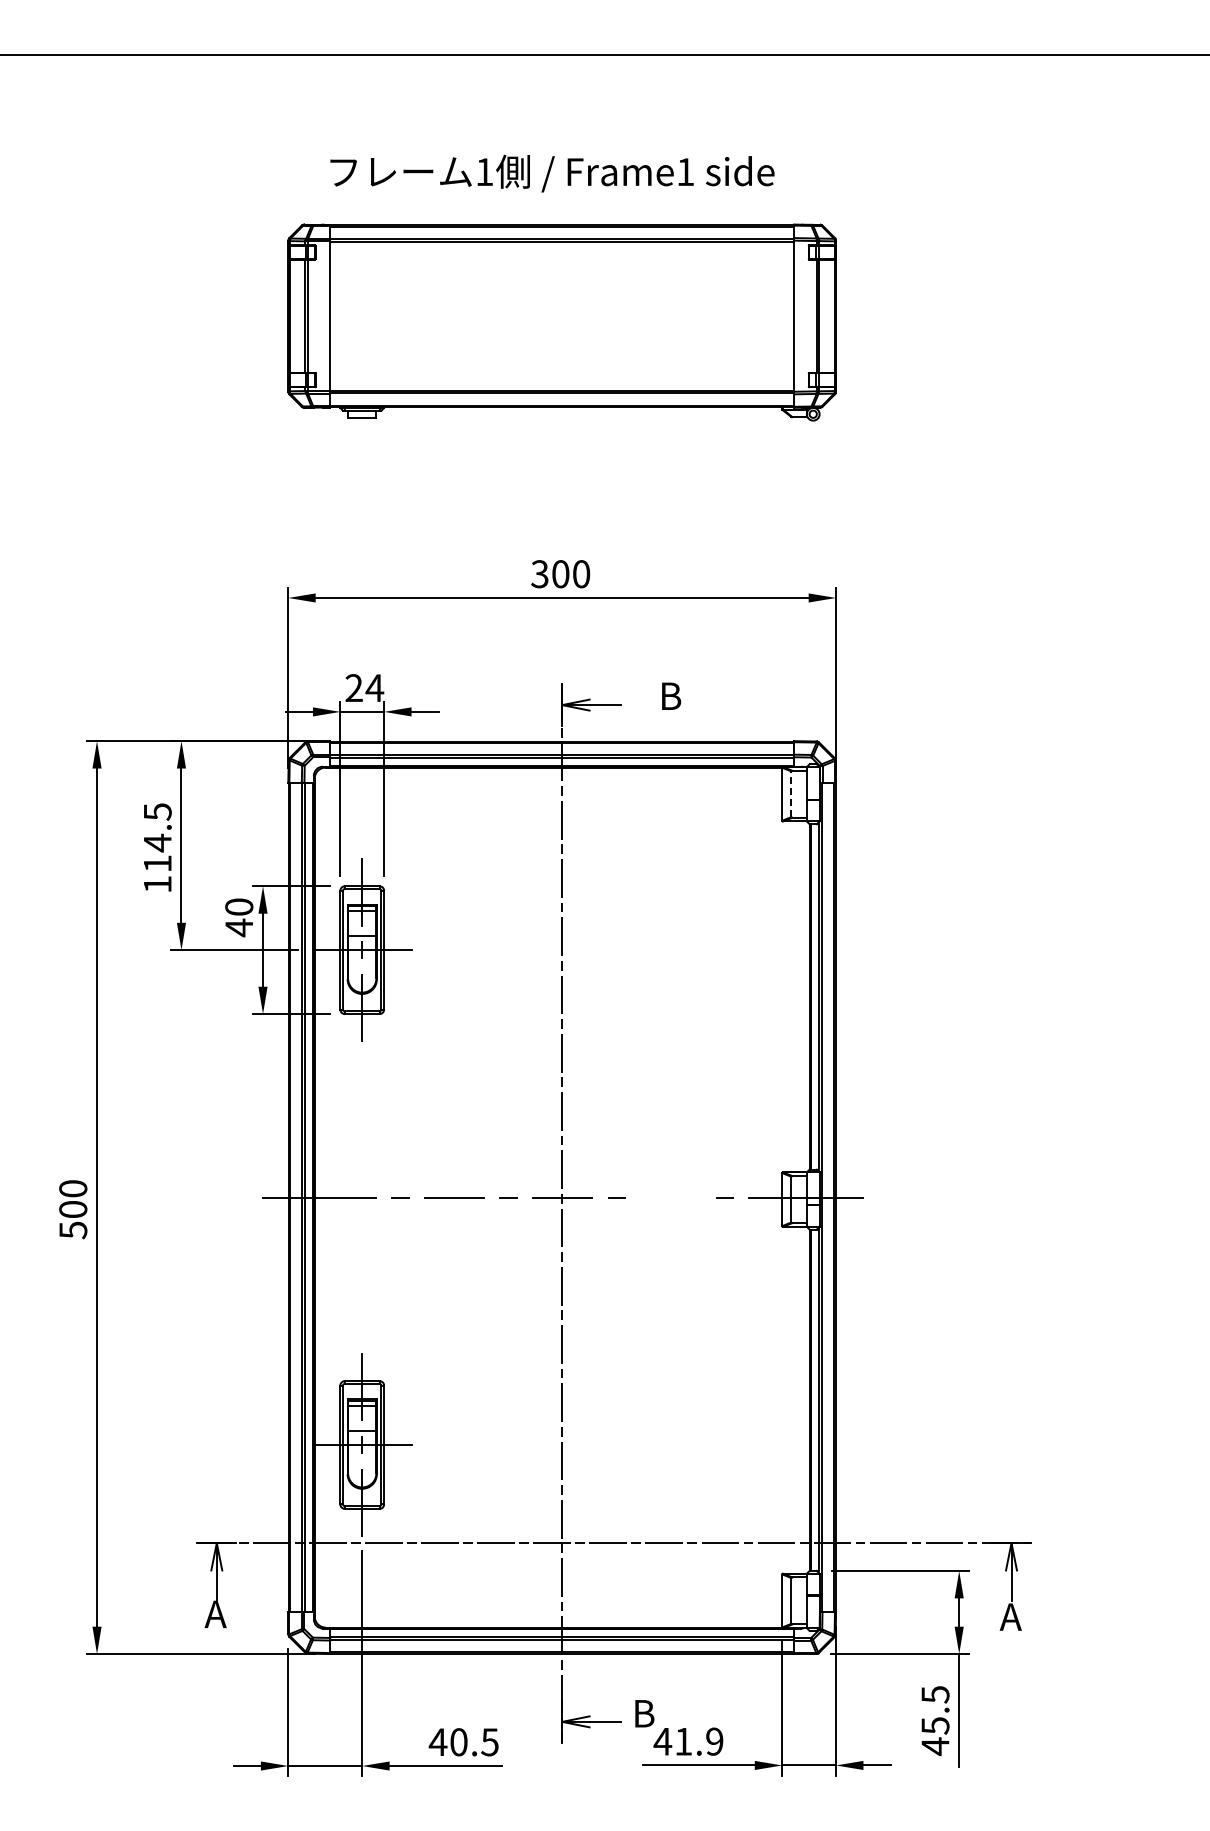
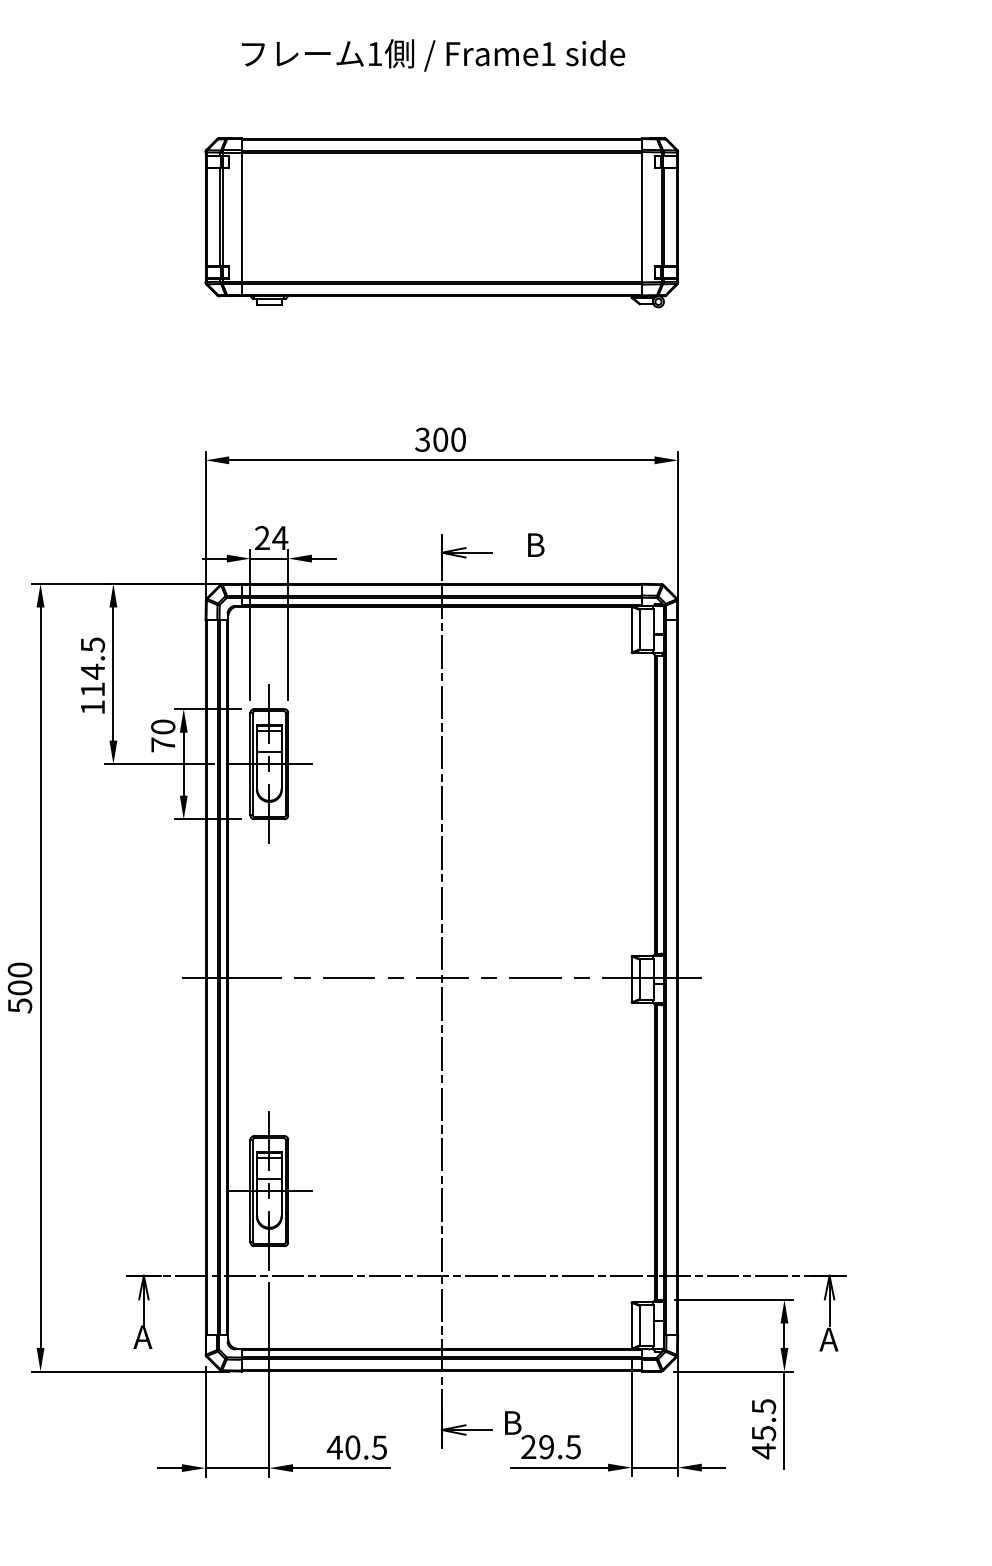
text: (552, 173) -> (433, 55), moved
line: (791, 794) -> (639, 629), dashed -> solid
text: (238, 927) -> (162, 744), 40 -> 70
line: (670, 1197) -> (535, 977), added
text: (688, 1741) -> (550, 1446), 41.9 -> 29.5

